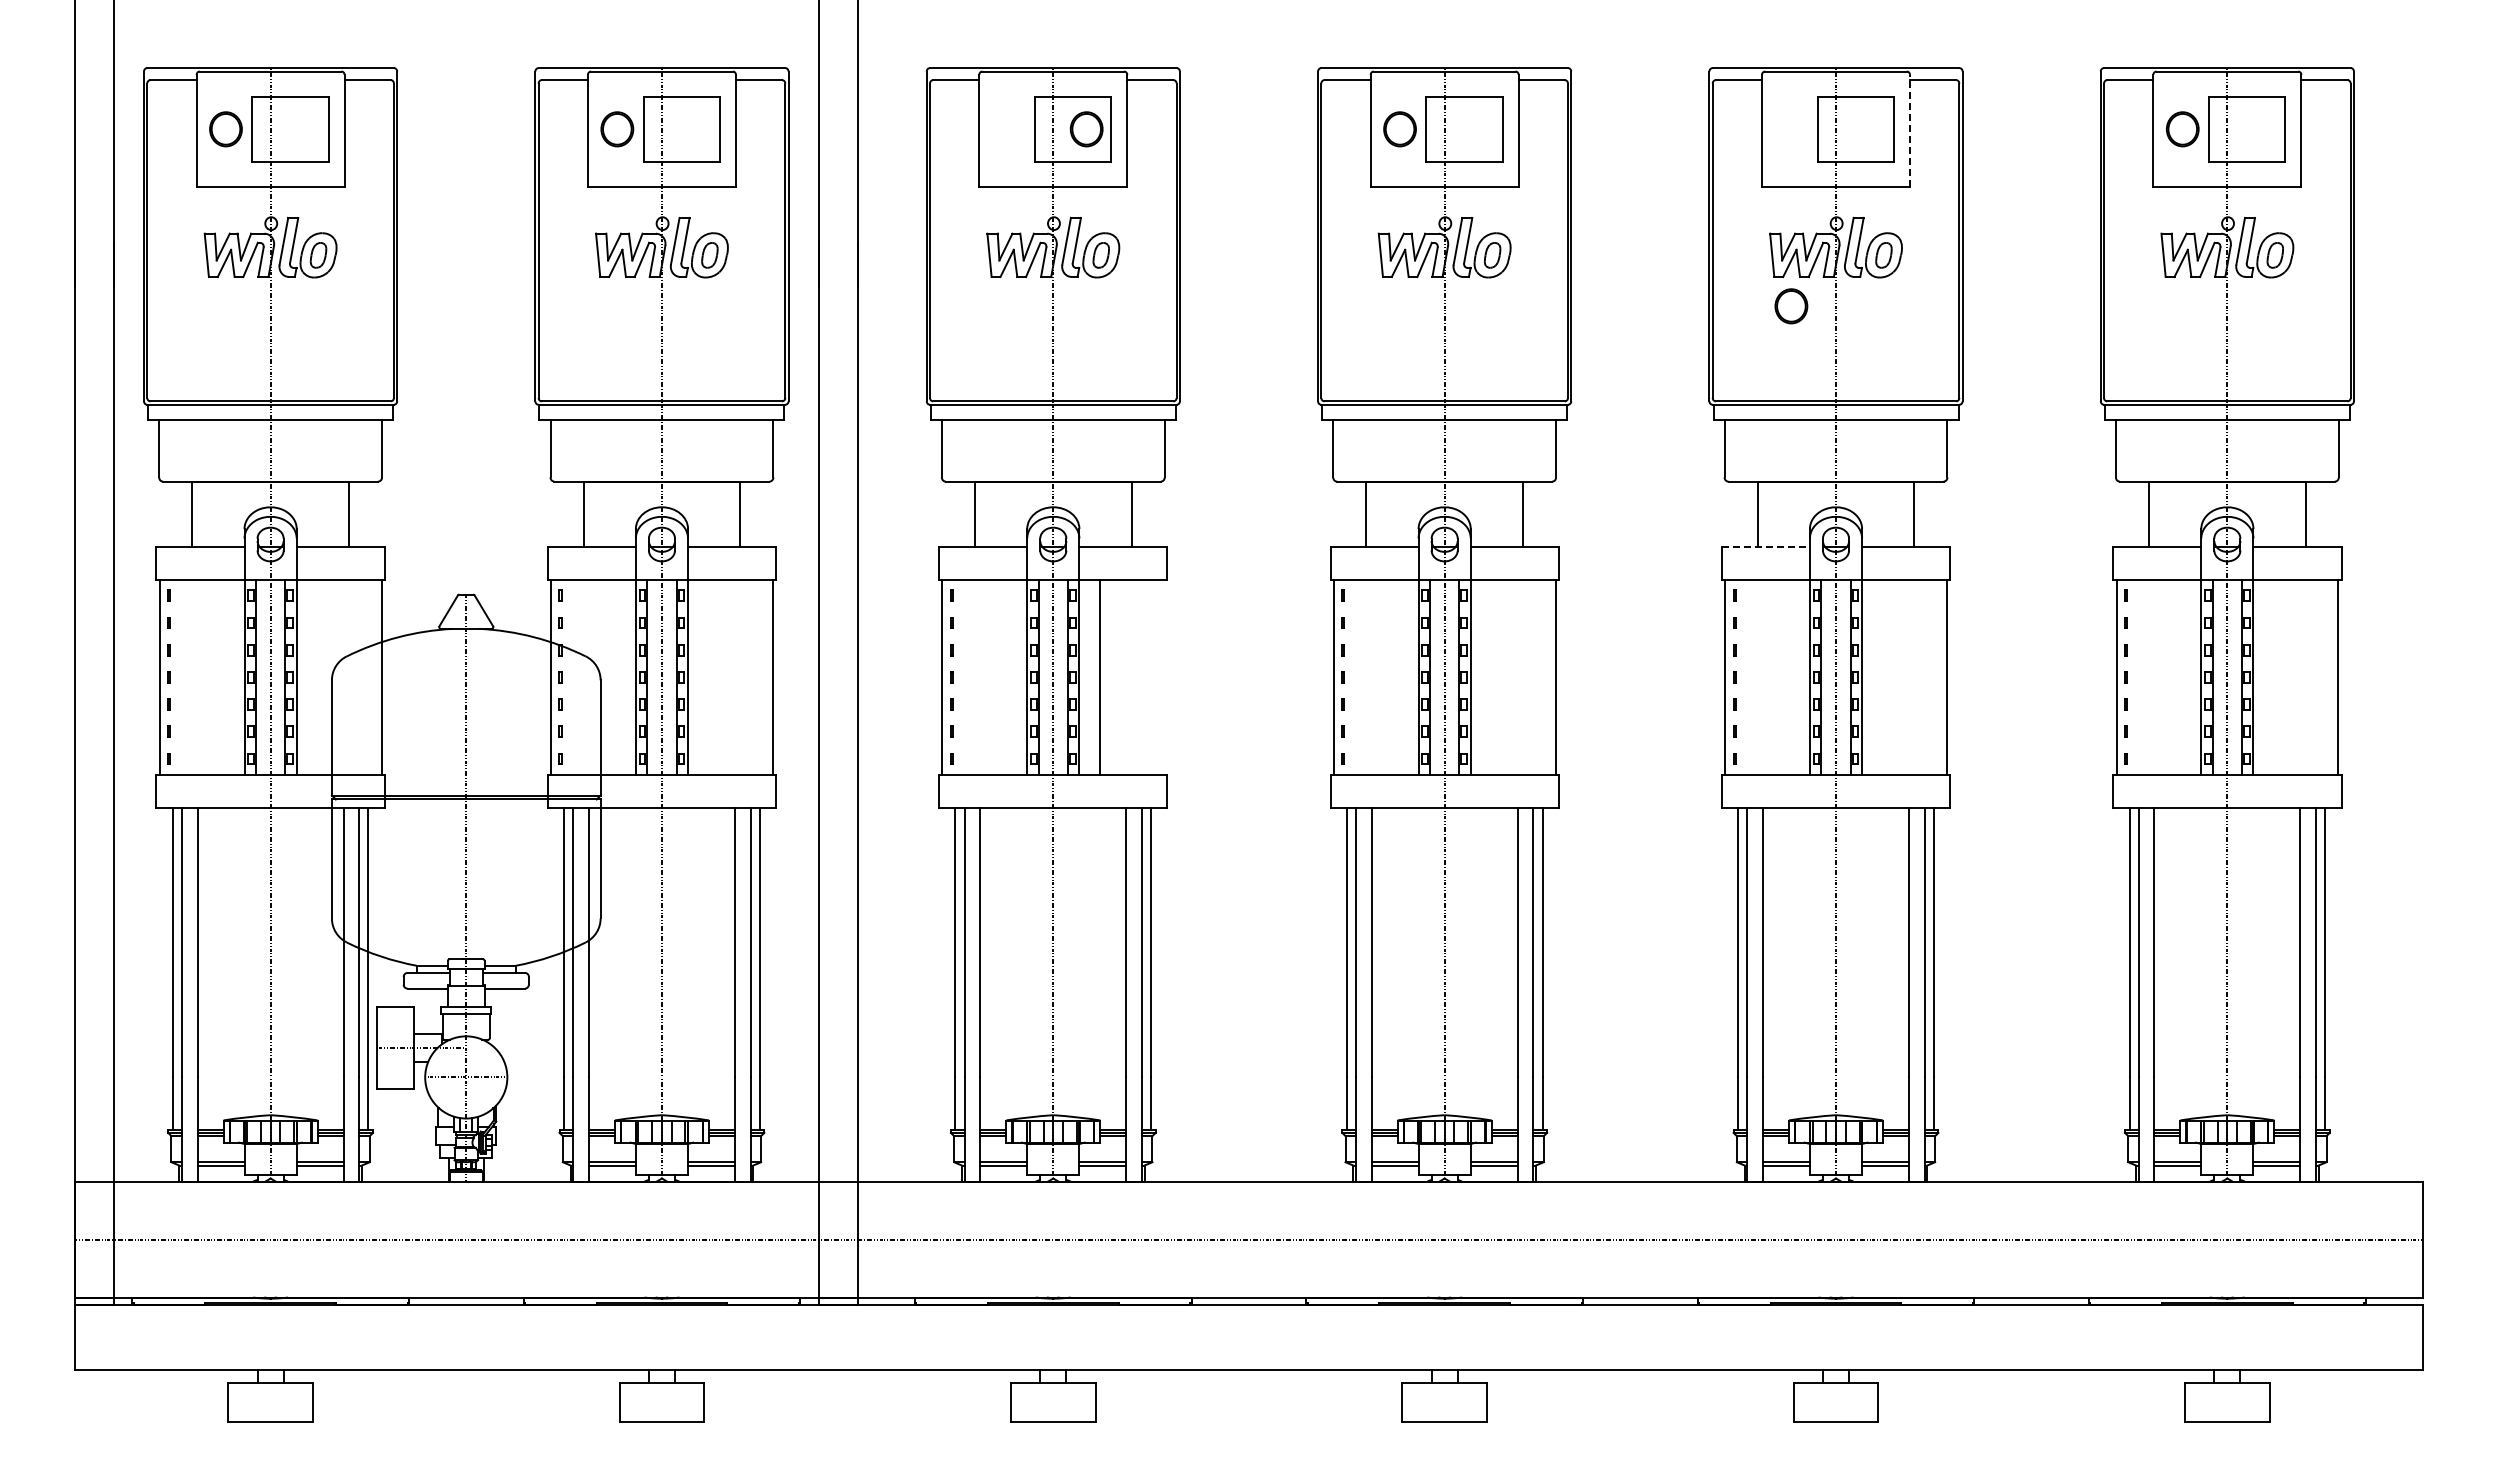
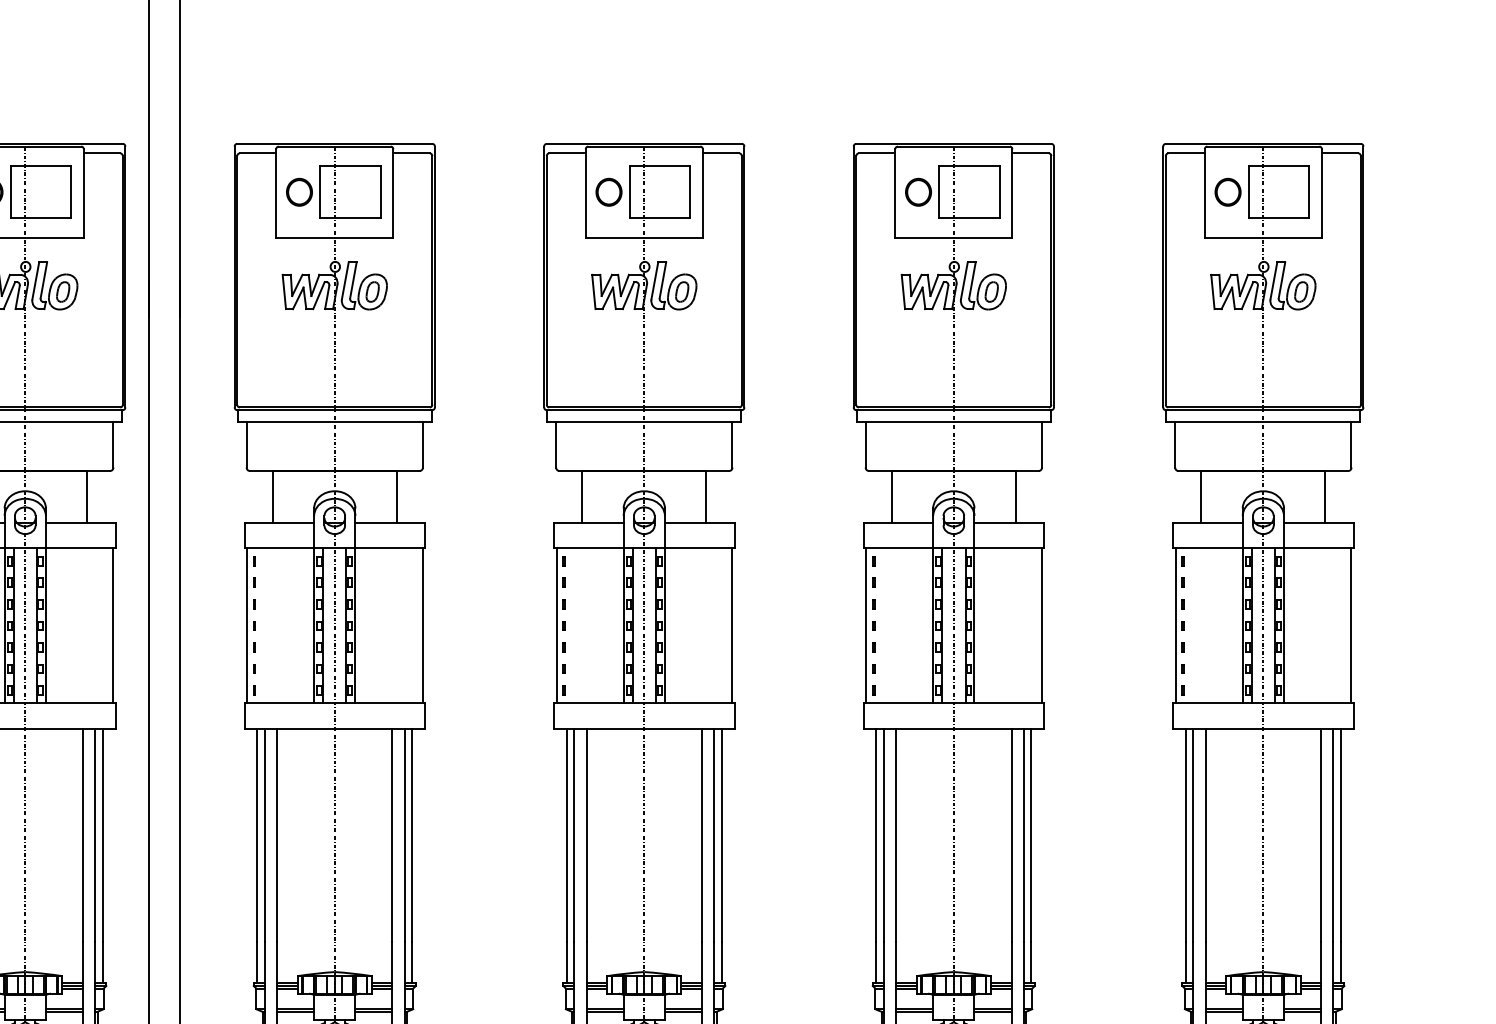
part: (1086, 129) -> (299, 192), moved
line: (1909, 130) -> (1011, 193), dashed -> solid
part: (1791, 306) -> (918, 192), moved
line: (1766, 546) -> (898, 522), dashed -> solid
line: (1100, 677) -> (422, 625), moved

